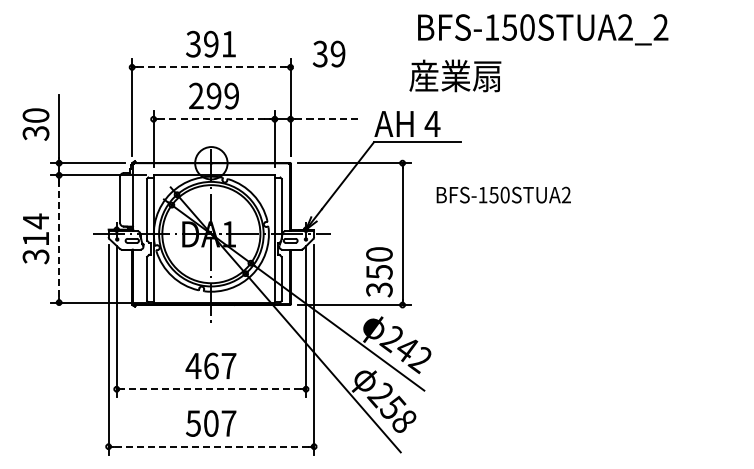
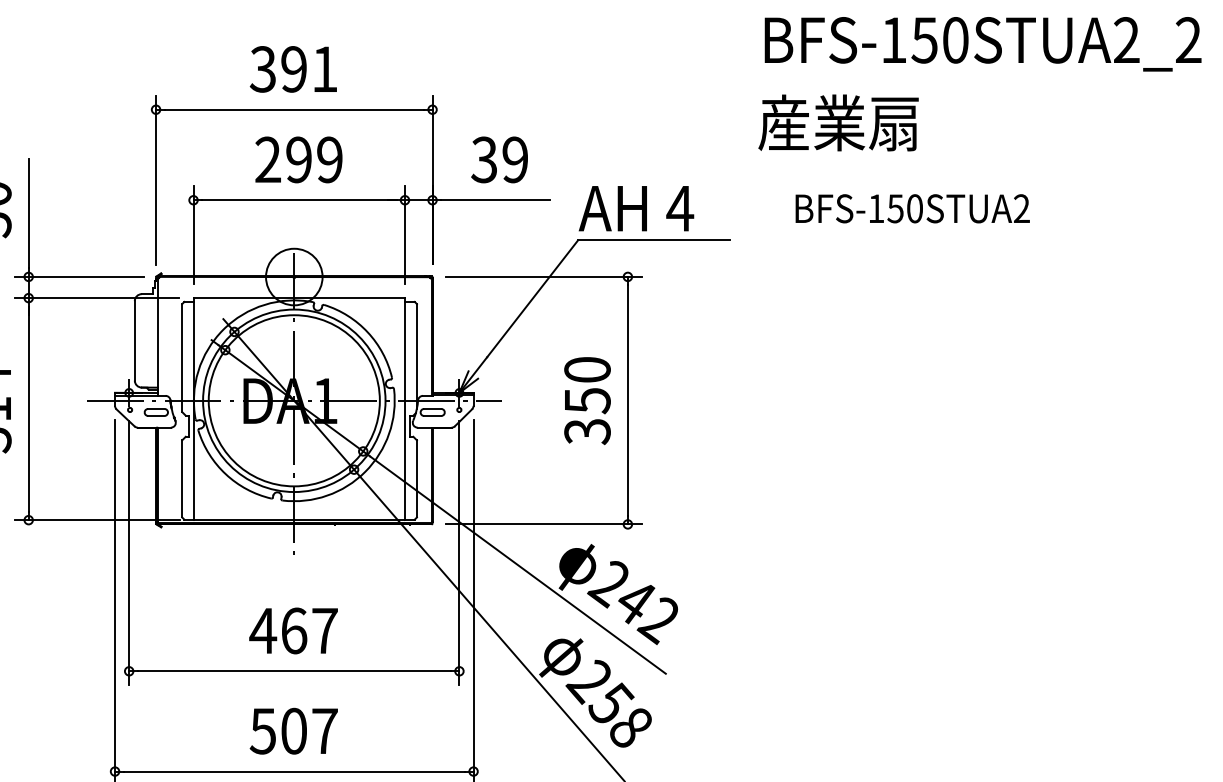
text: (543, 29) -> (983, 43), moved
text: (329, 53) -> (500, 158), moved
line: (211, 67) -> (294, 109), dashed -> solid
text: (455, 75) -> (838, 122), moved
line: (214, 119) -> (299, 200), dashed -> solid
line: (327, 119) -> (496, 200), dashed -> solid
text: (503, 194) -> (912, 207), moved
line: (59, 238) -> (29, 408), dashed -> solid
text: (379, 272) -> (587, 401), moved
line: (211, 389) -> (294, 671), dashed -> solid
line: (211, 446) -> (294, 771), dashed -> solid

